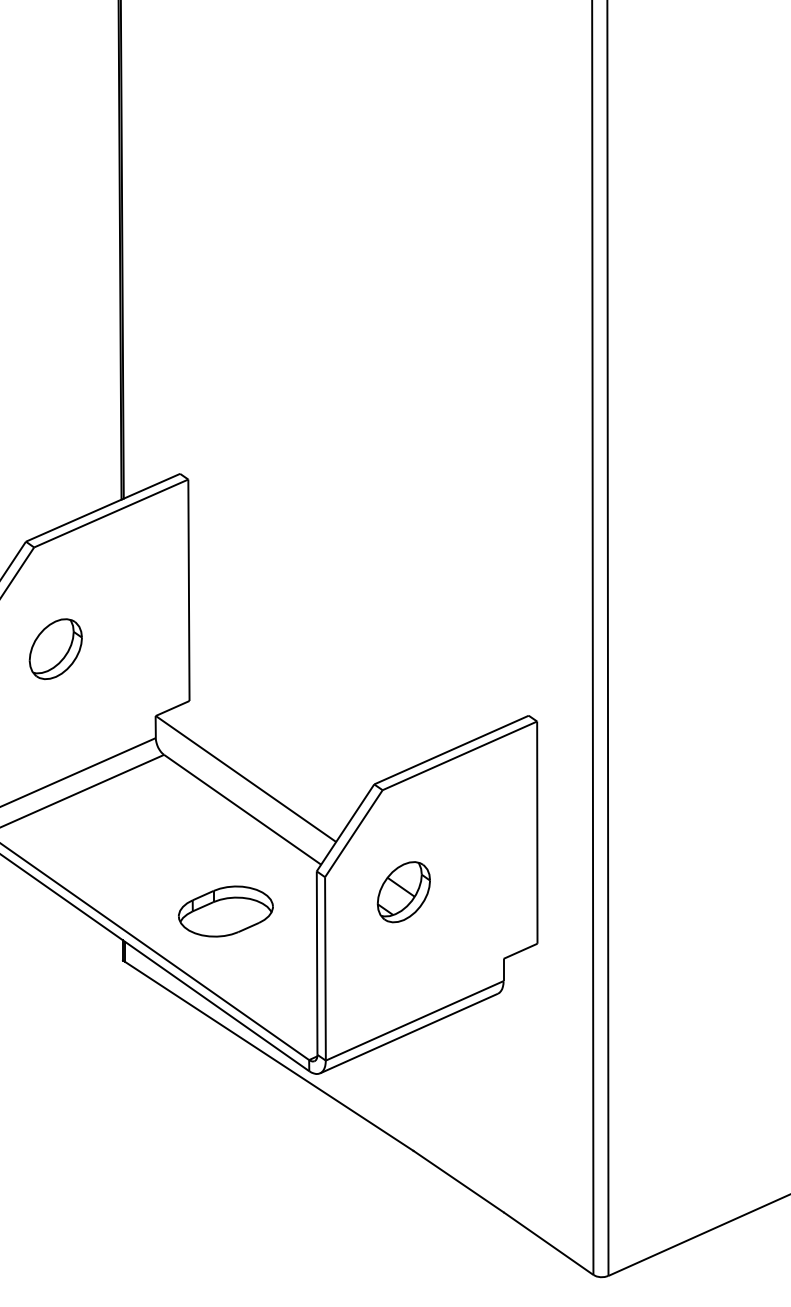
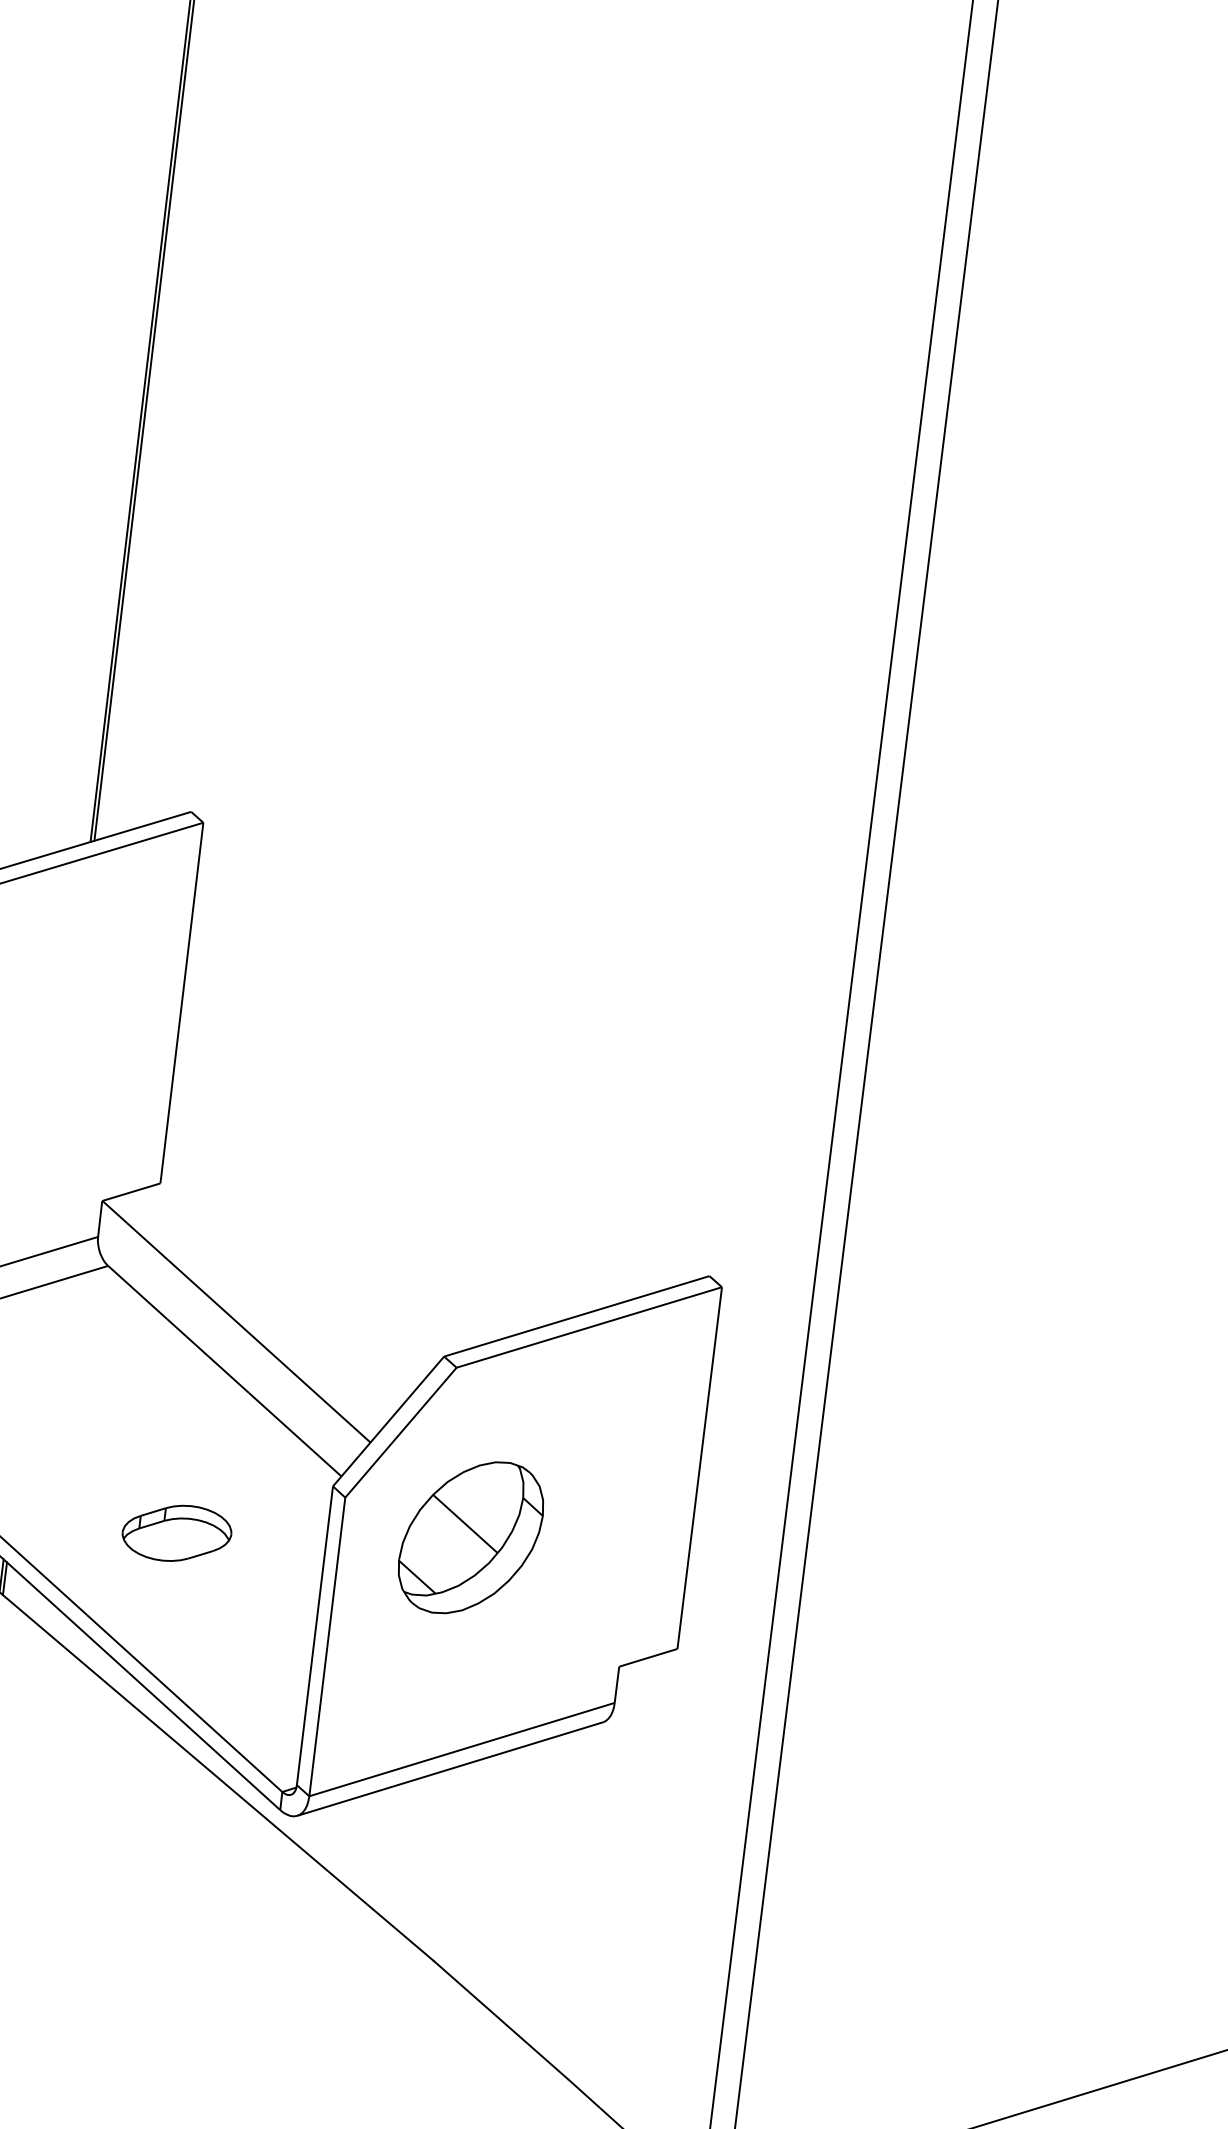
part: (403, 892) -> (469, 1538), size x1.6
part: (225, 911) -> (176, 1533), size x0.7

